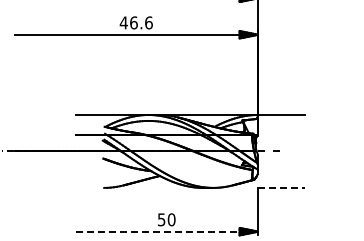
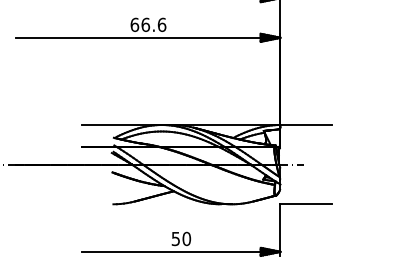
text: (123, 22) -> (134, 24), 46.6 -> 66.6
line: (281, 187) -> (306, 203), dashed -> solid
line: (167, 231) -> (182, 251), dashed -> solid

